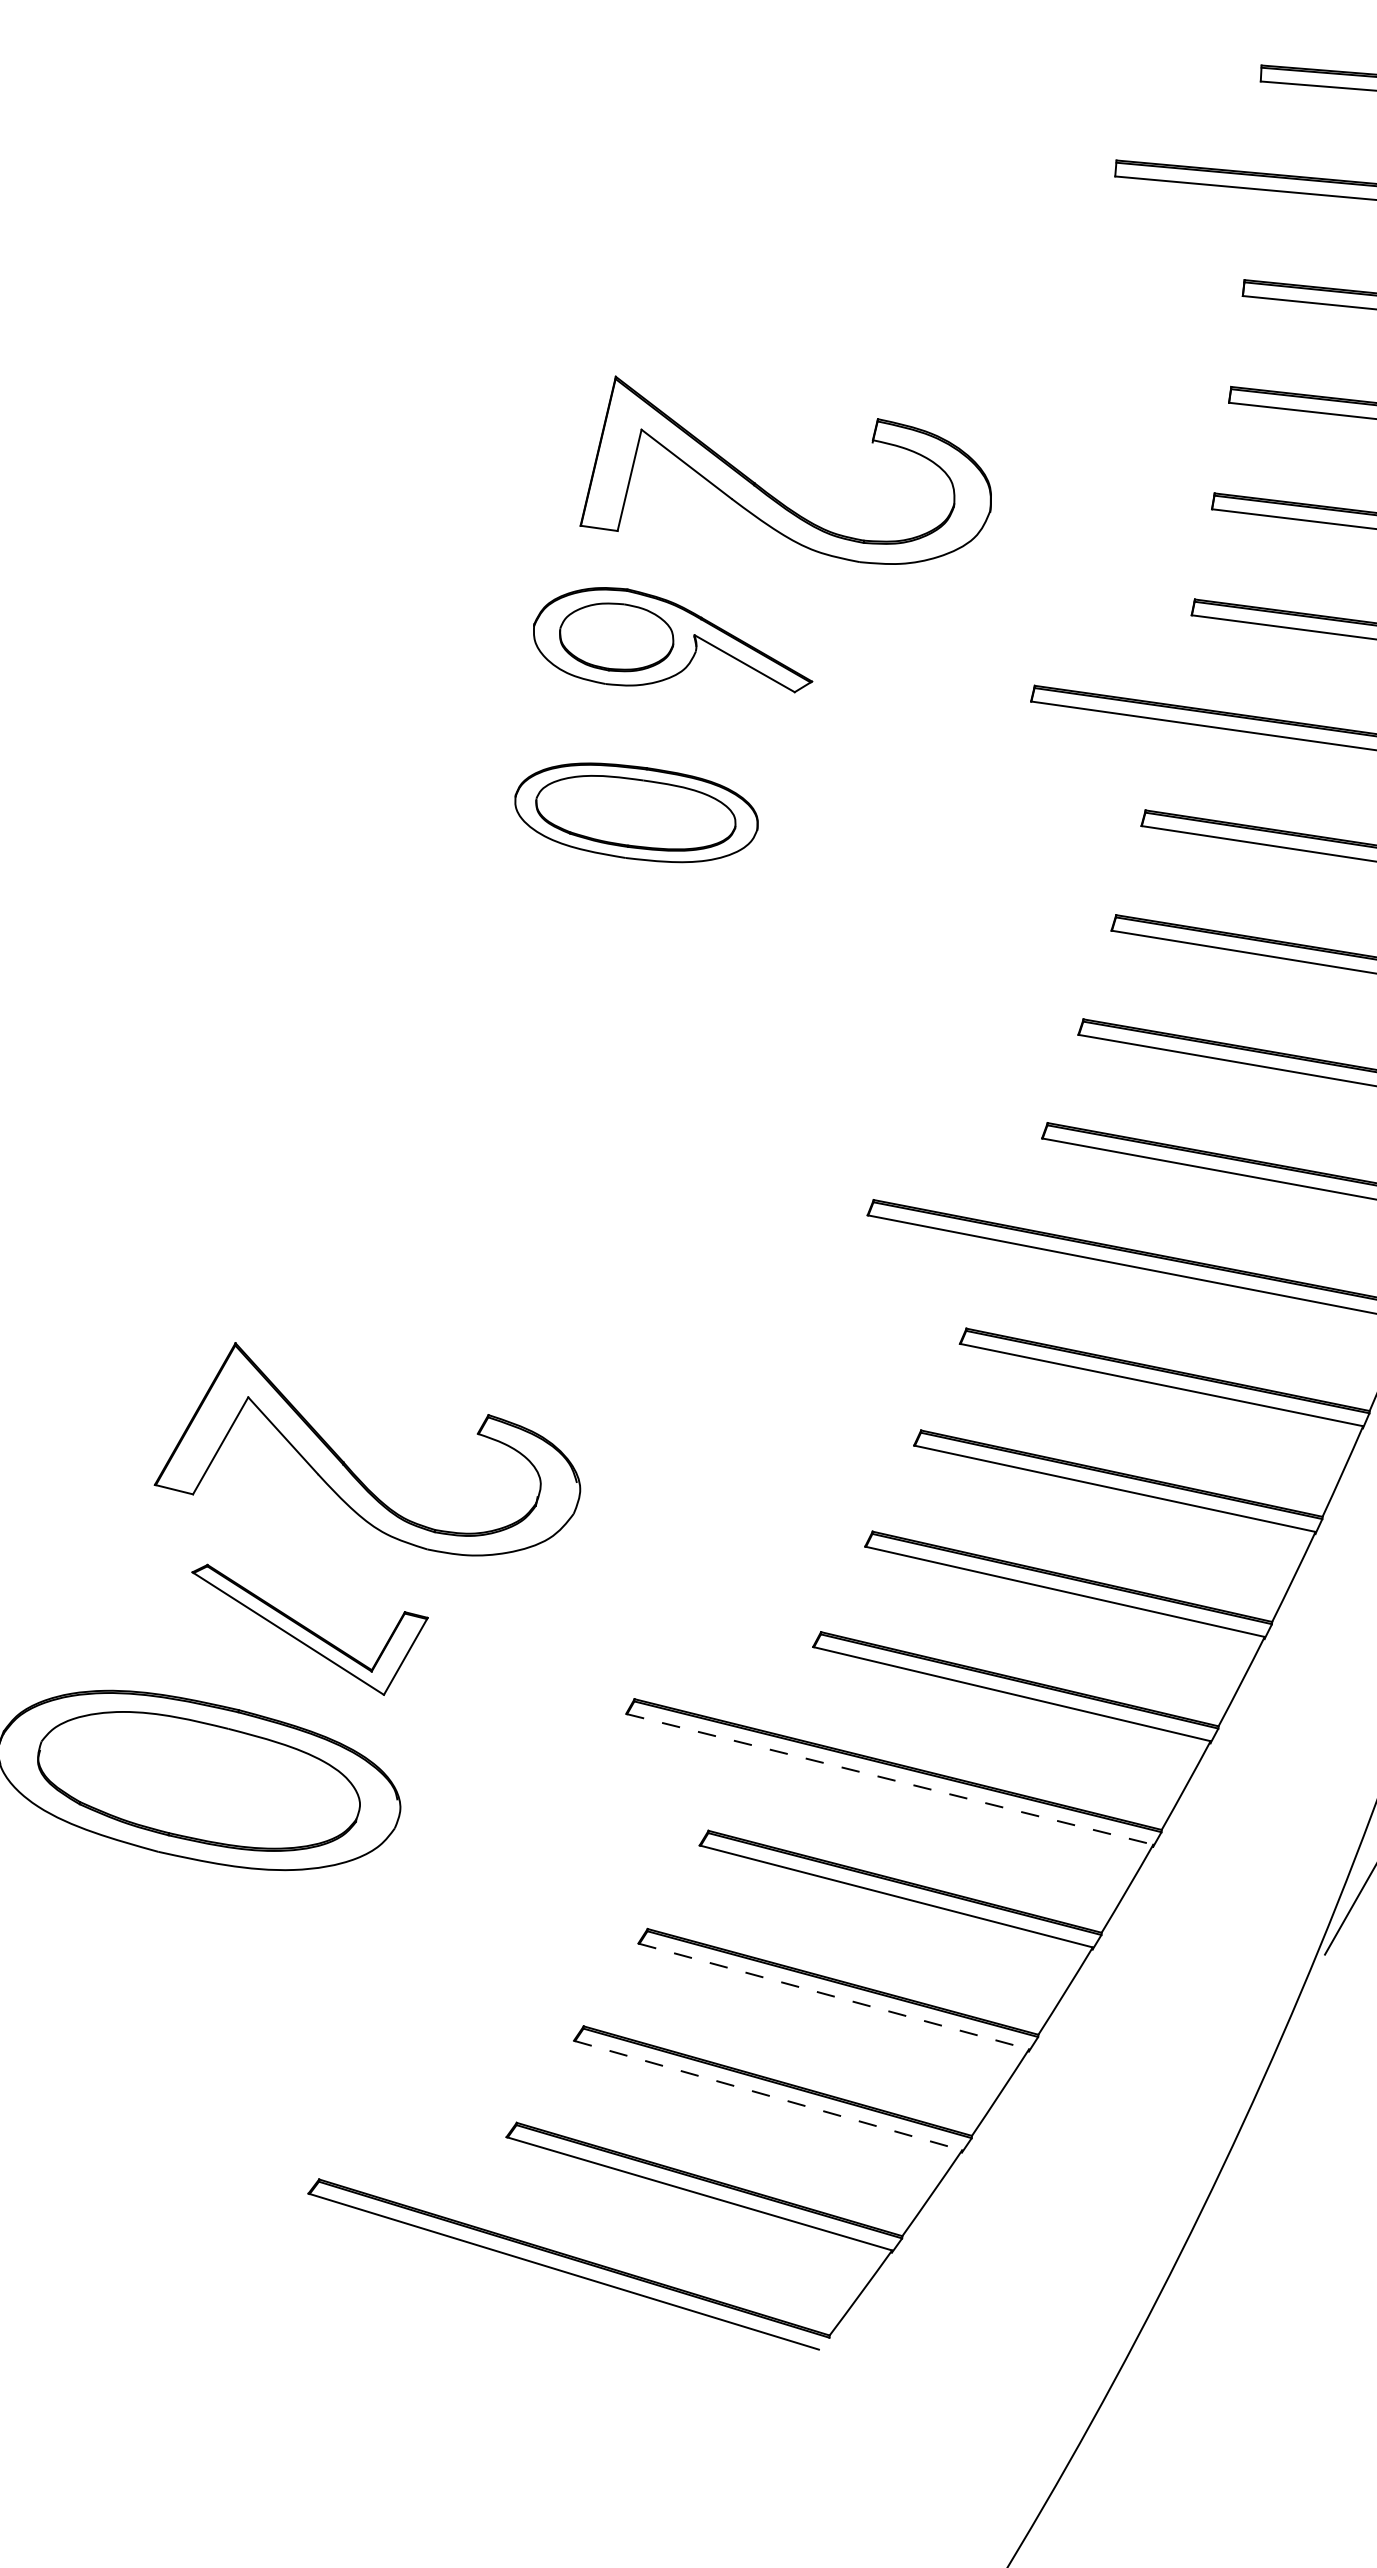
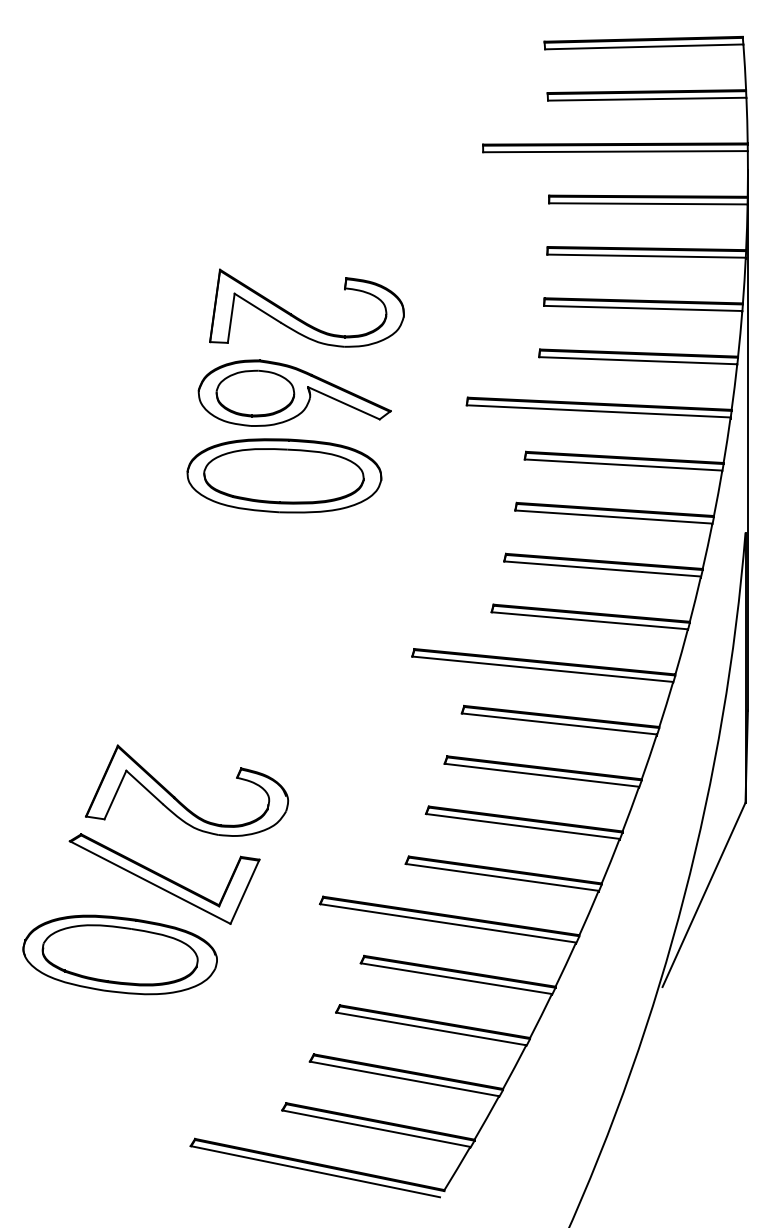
part: (770, 491) -> (298, 317), moved
part: (673, 640) -> (294, 392), size x1.43
part: (636, 812) -> (284, 475), size x1.67
part: (306, 1629) -> (164, 878), size x1.67
line: (890, 1779) -> (448, 923), dashed -> solid
line: (834, 1995) -> (431, 1028), dashed -> solid
line: (768, 2096) -> (404, 1079), dashed -> solid

